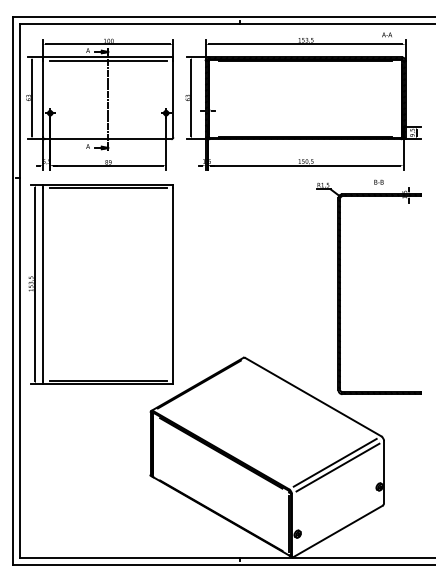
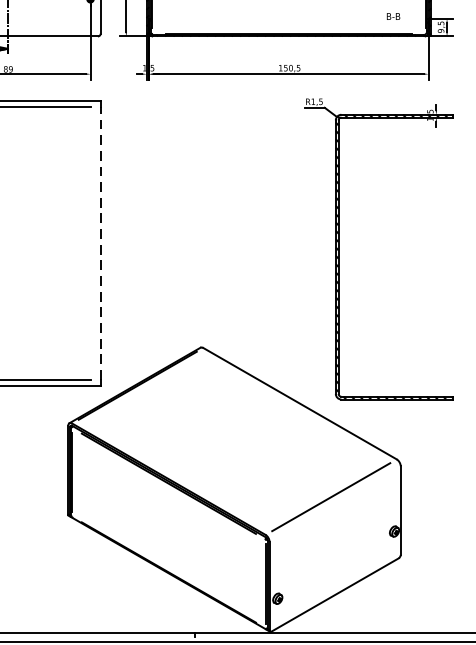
text: (378, 181) -> (392, 15), moved
line: (173, 284) -> (100, 243), solid -> dashed
line: (337, 467) -> (334, 503), removed

